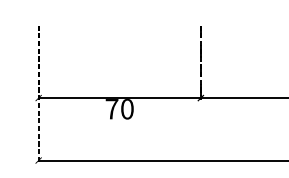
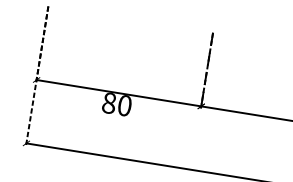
text: (111, 109) -> (108, 103), 70 -> 80

